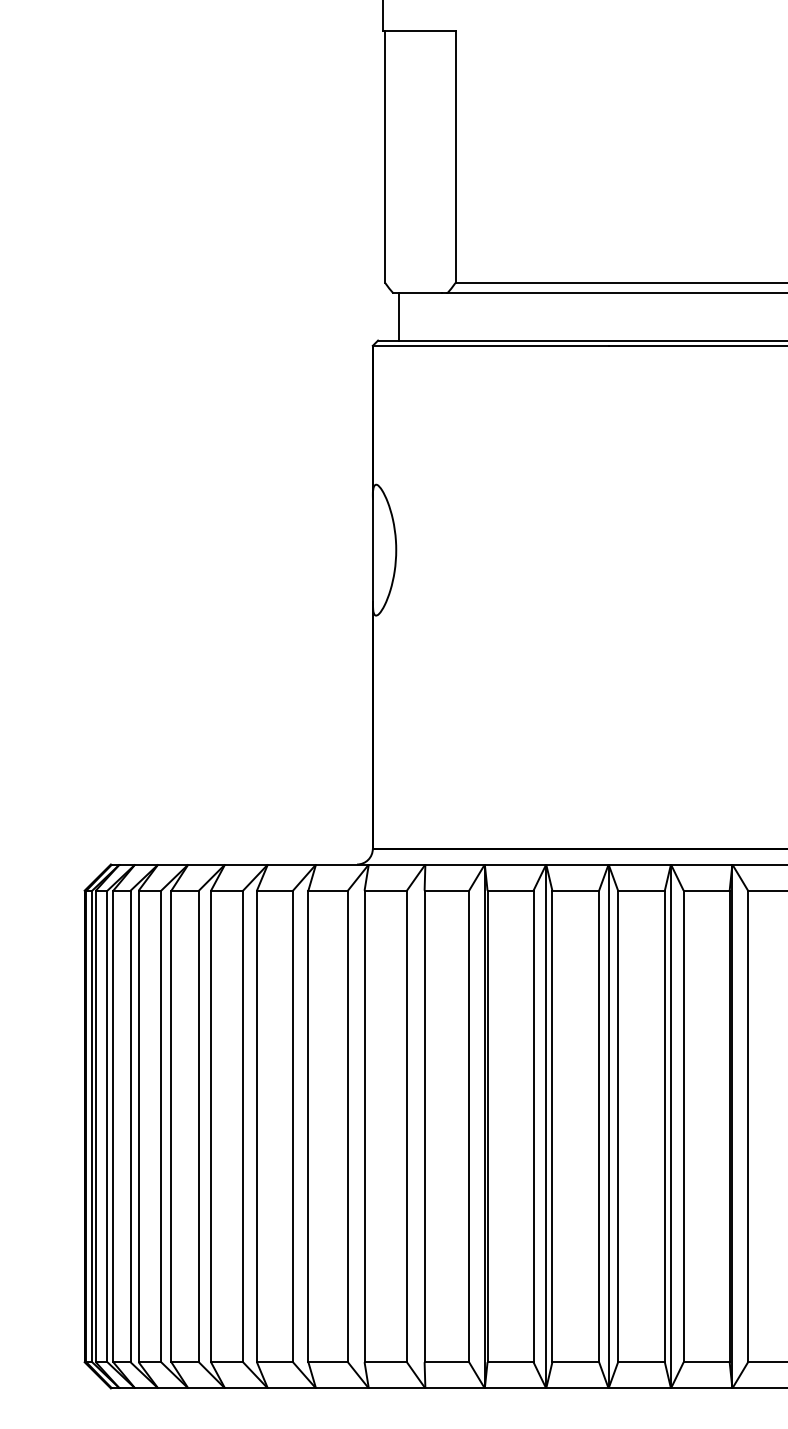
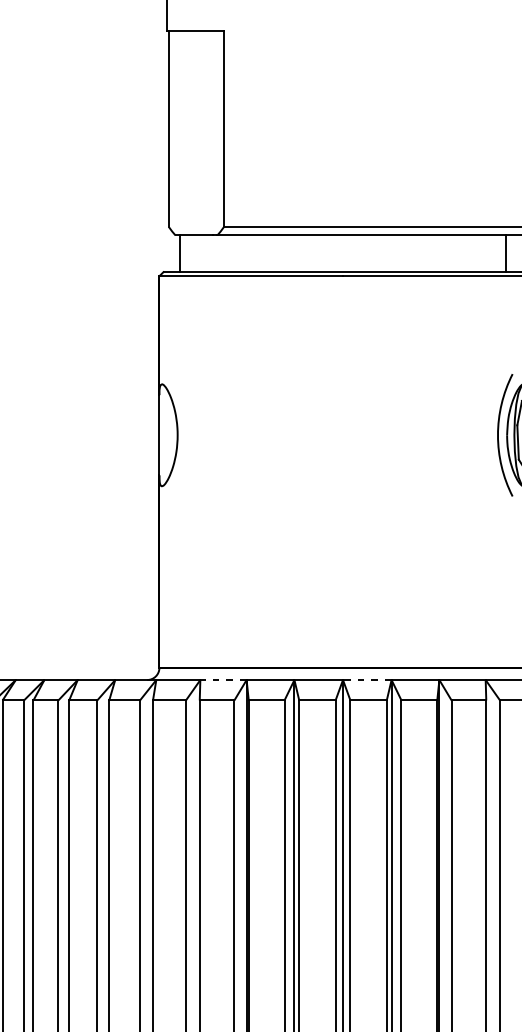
line: (455, 864) -> (223, 680), solid -> dashed
line: (639, 864) -> (367, 680), solid -> dashed

